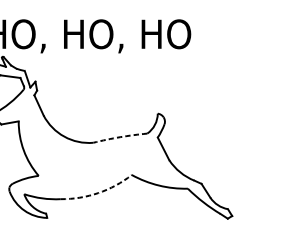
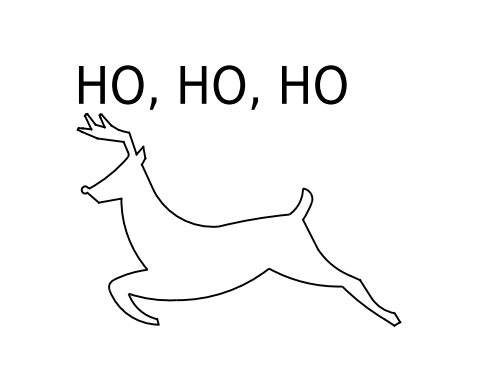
arc: (119, 137) -> (253, 219), dashed -> solid
arc: (98, 193) -> (225, 292), dashed -> solid

